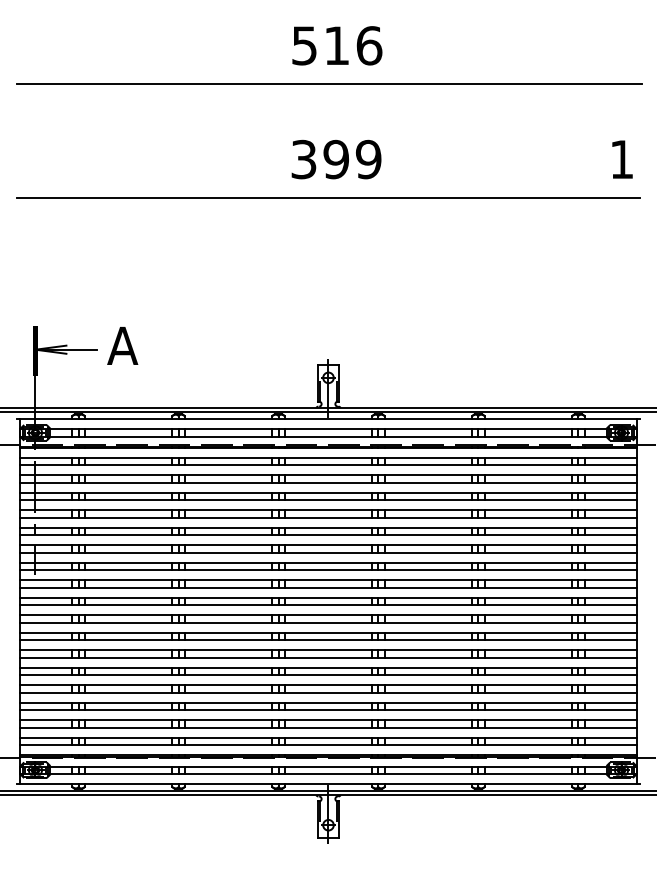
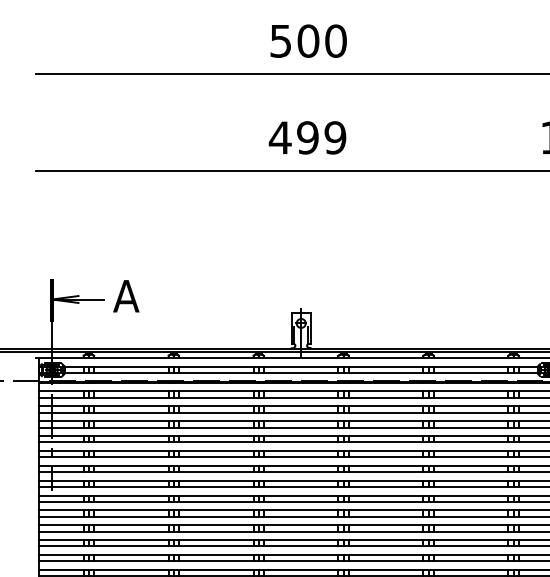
text: (353, 45) -> (322, 40), 516 -> 500
text: (303, 159) -> (279, 137), 399 -> 499

